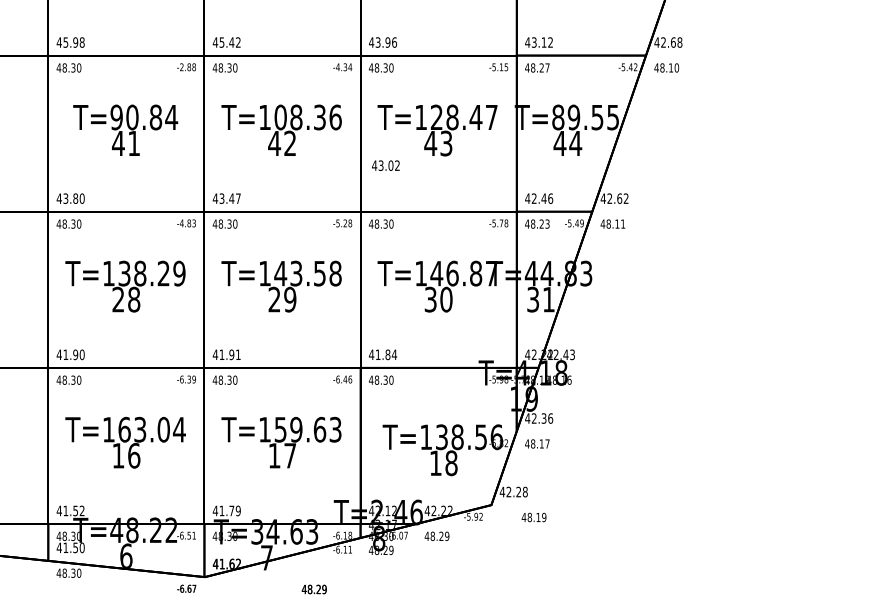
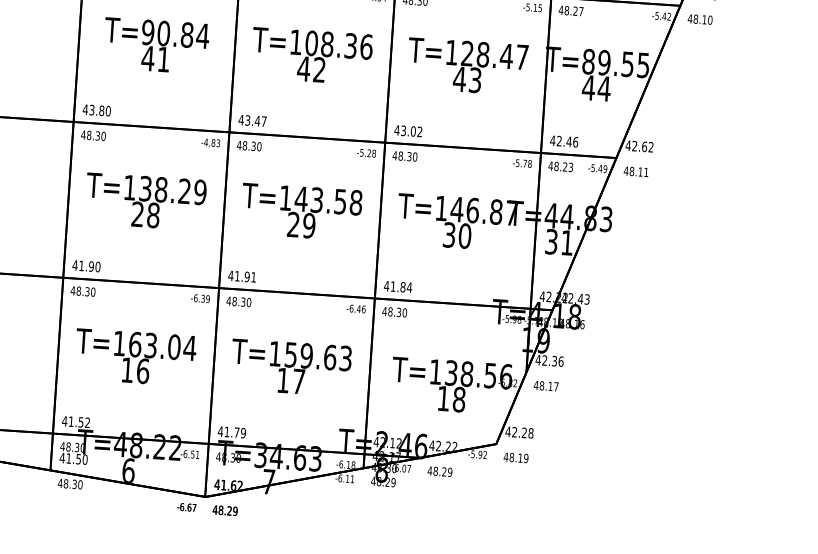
text: (385, 165) -> (407, 130), moved
text: (533, 517) -> (515, 457), moved
text: (313, 589) -> (224, 510), moved

